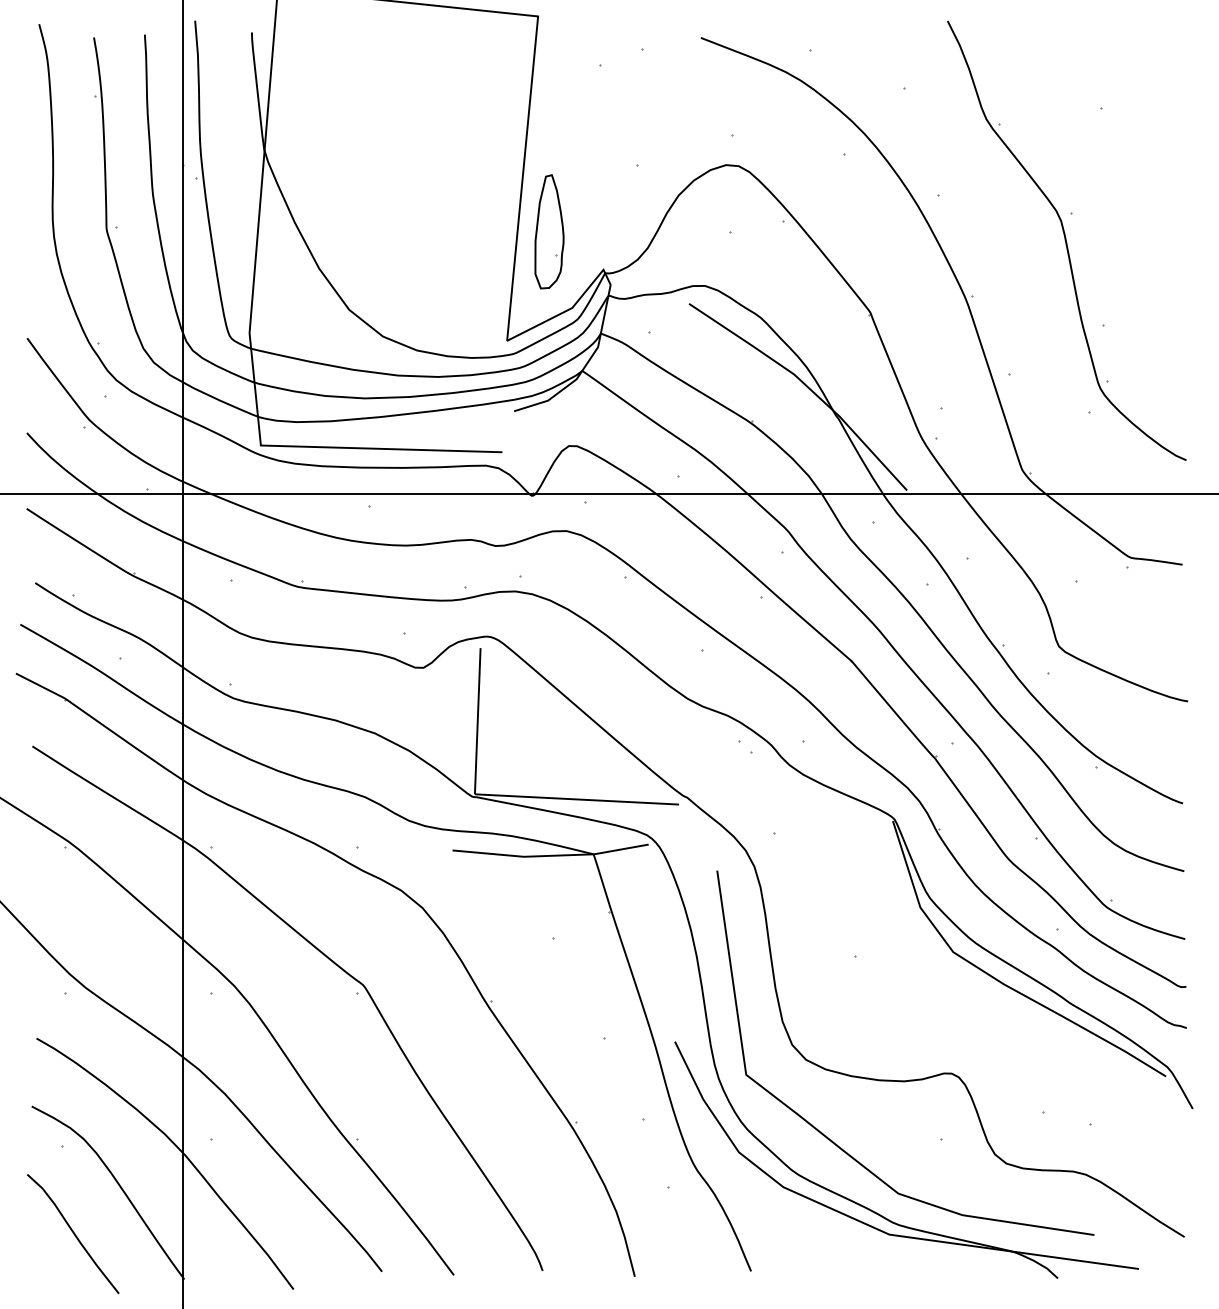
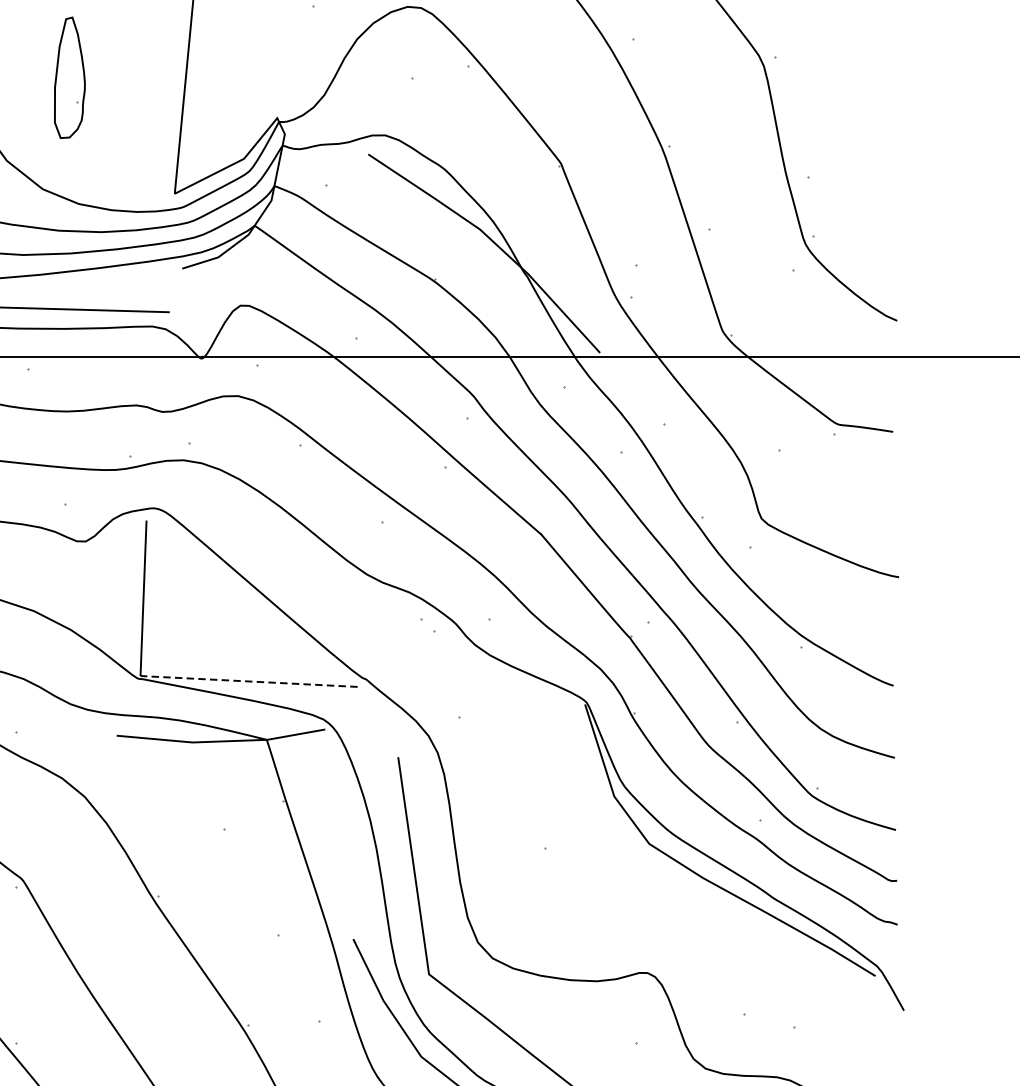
part: (549, 231) -> (69, 77), moved
line: (576, 799) -> (248, 681), solid -> dashed

